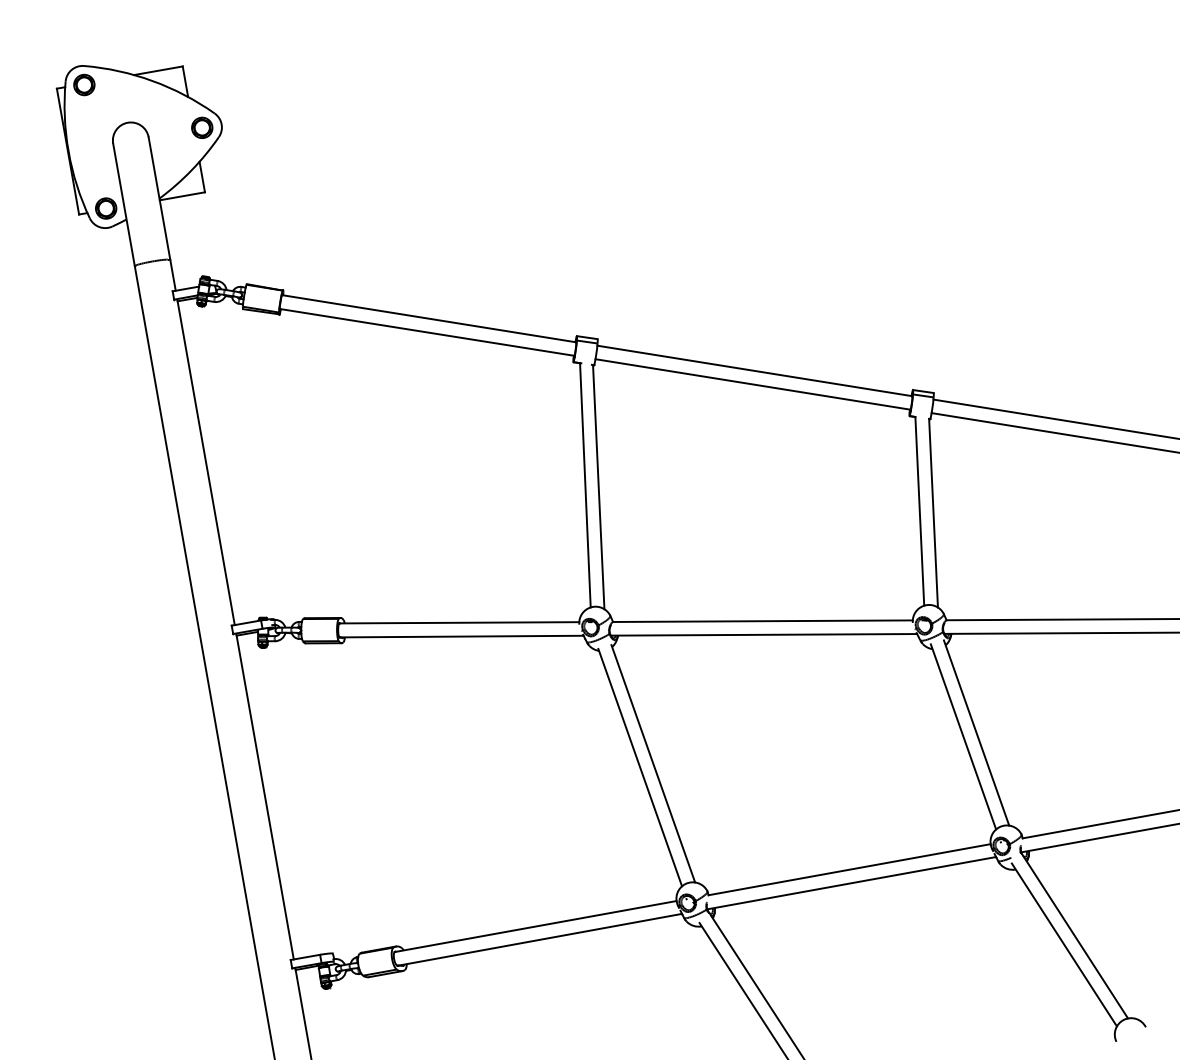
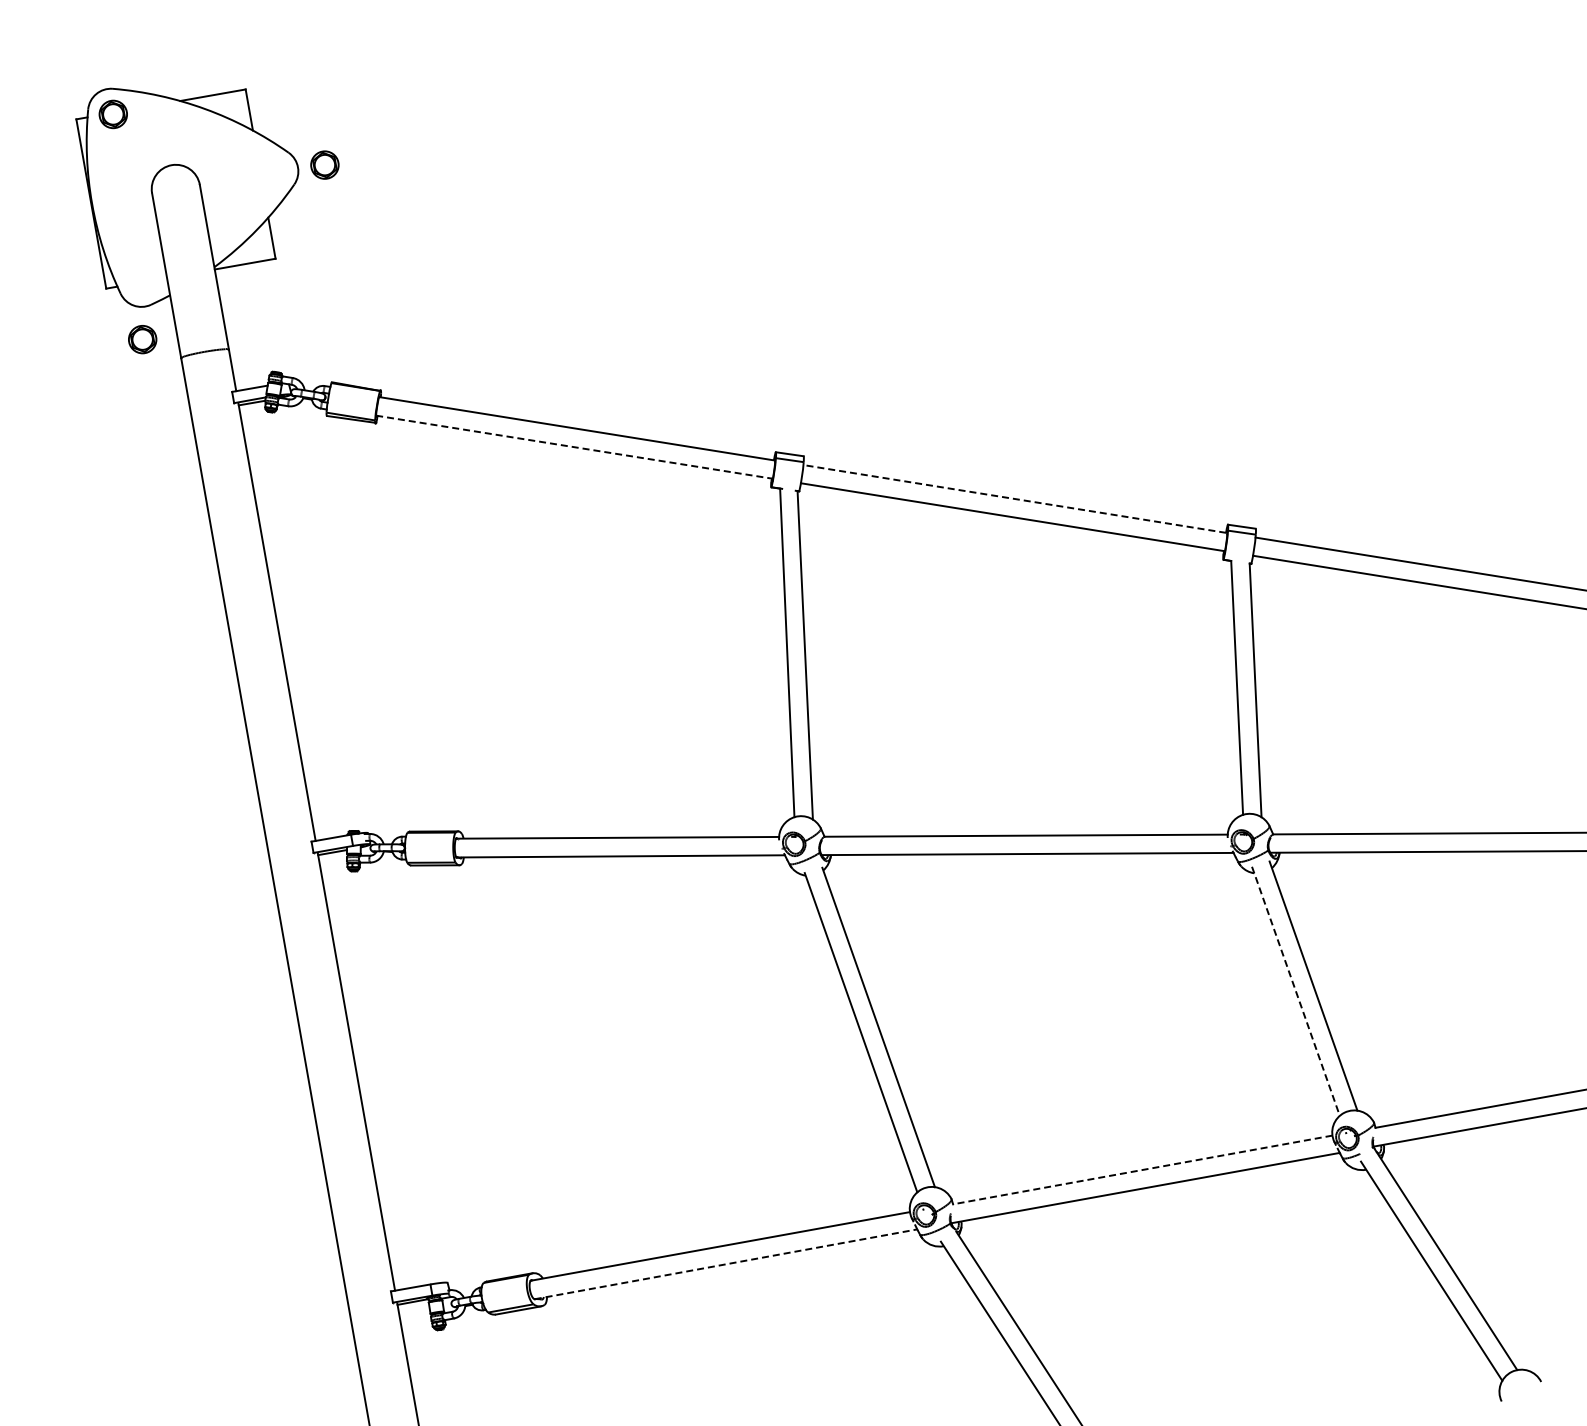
part: (201, 127) -> (324, 164), moved
part: (106, 208) -> (142, 339), moved
line: (427, 332) -> (574, 447), solid -> dashed
line: (754, 370) -> (1014, 498), solid -> dashed
line: (963, 737) -> (1296, 991), solid -> dashed
line: (849, 869) -> (1142, 1169), solid -> dashed
line: (540, 939) -> (726, 1264), solid -> dashed

